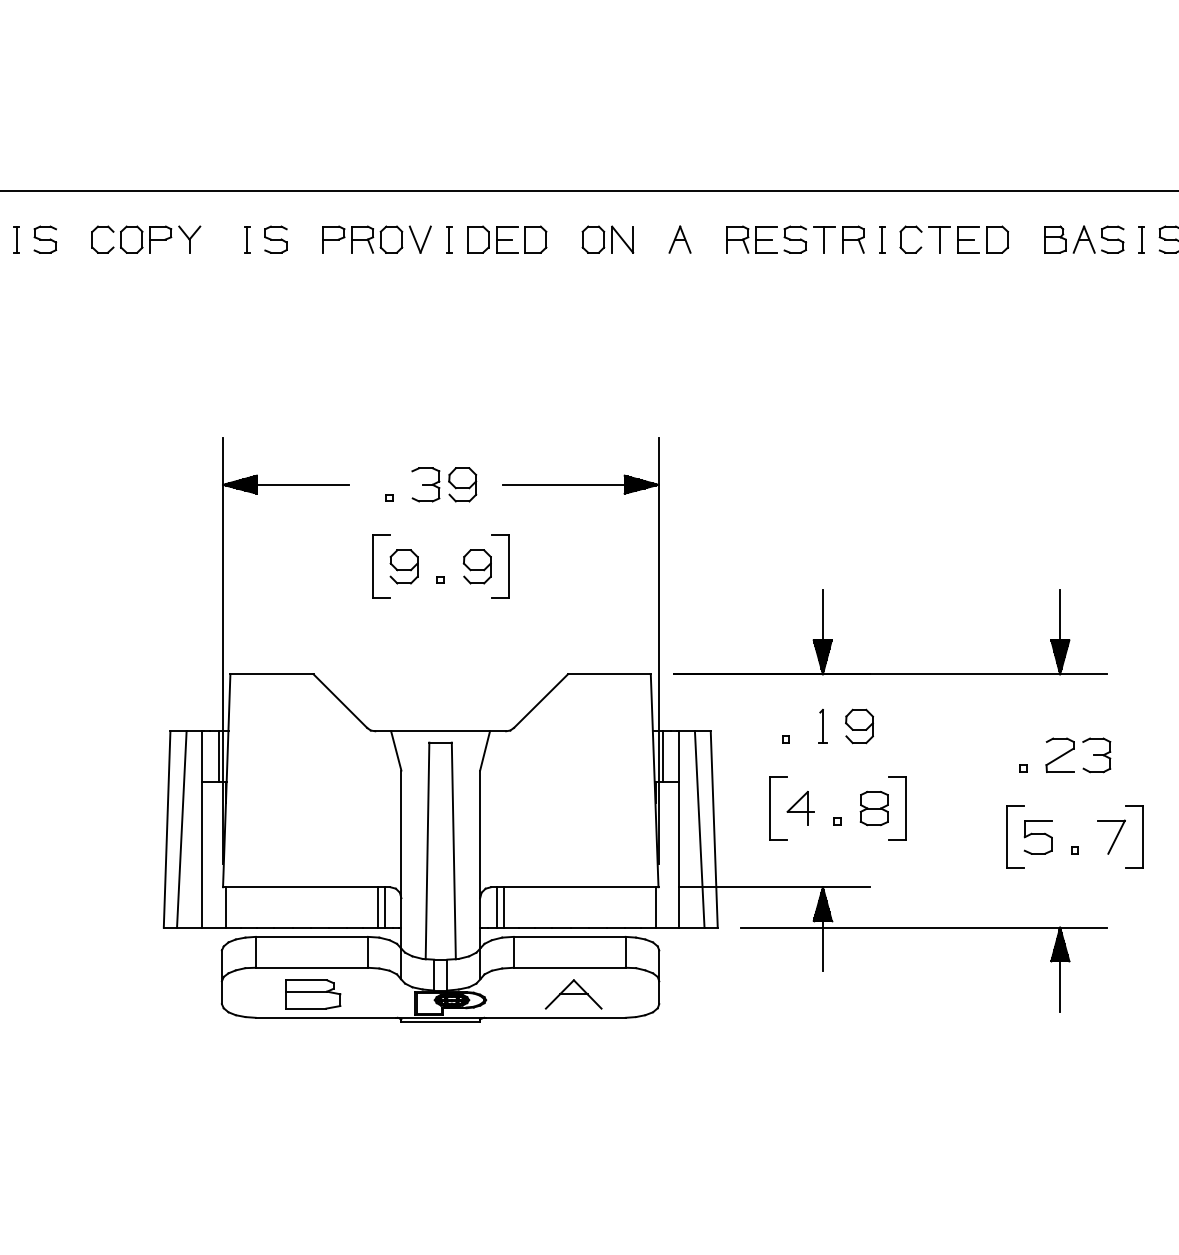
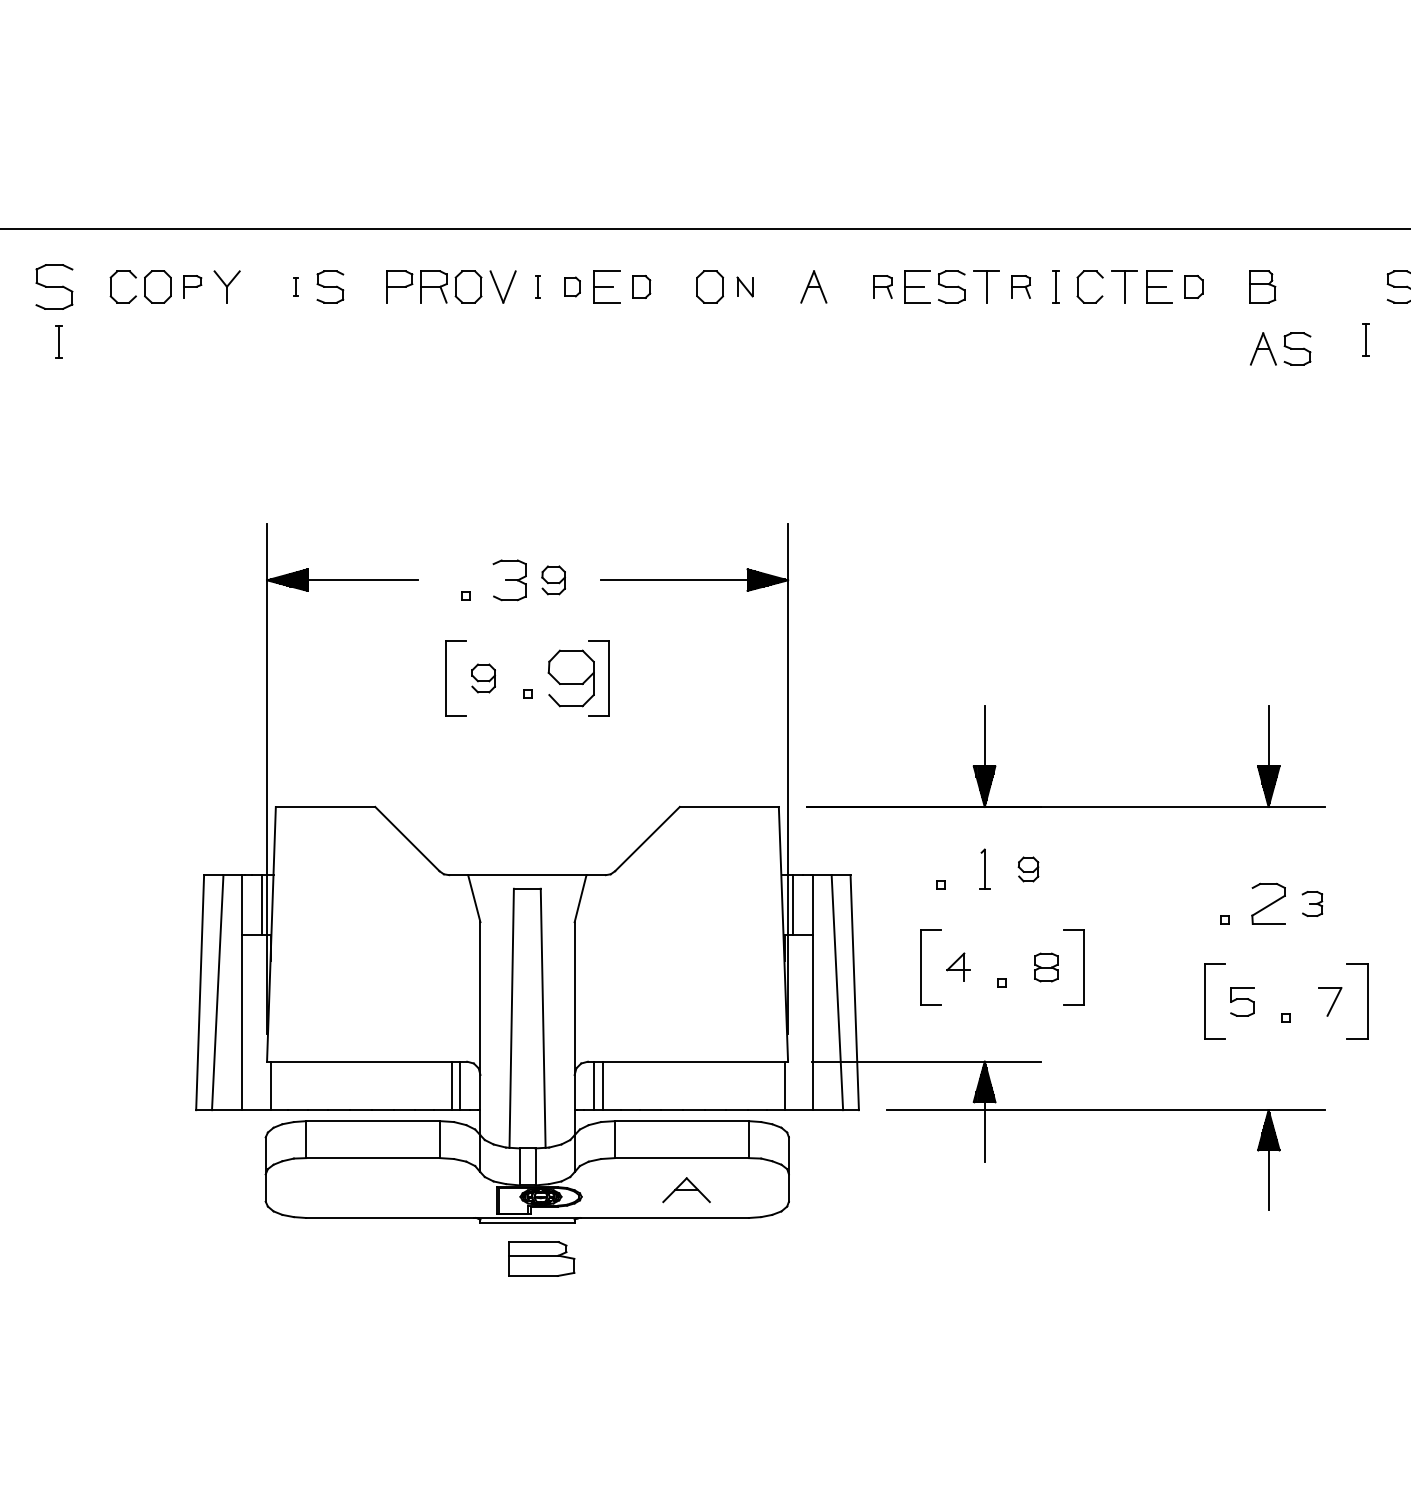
part: (16, 239) -> (58, 341), moved
part: (45, 239) -> (54, 286), size x1.4
part: (160, 239) -> (192, 286), size x0.7
part: (246, 239) -> (295, 286), size x0.6
part: (449, 239) -> (537, 286), size x0.7
part: (478, 239) -> (572, 286), size x0.6
part: (536, 239) -> (641, 286), size x0.7
part: (622, 239) -> (744, 286), size x0.6
part: (737, 239) -> (882, 286), size x0.7
part: (853, 239) -> (1021, 286), size x0.7
part: (997, 239) -> (1193, 286), size x0.7
part: (1098, 239) -> (1280, 348), moved
part: (1141, 239) -> (1365, 339), moved
part: (462, 484) -> (553, 580), size x0.7
part: (403, 566) -> (483, 678), size x0.7
part: (477, 566) -> (571, 678), size x1.4
part: (859, 726) -> (1028, 869), size x0.6
part: (1096, 754) -> (1312, 903), size x0.6
part: (800, 807) -> (958, 966), size x0.7
part: (874, 808) -> (1046, 967), size x0.7
part: (1038, 836) -> (1242, 1001), size x0.7
part: (1111, 836) -> (1330, 1001), size x0.7
part: (312, 993) -> (541, 1258), moved
part: (573, 994) -> (686, 1190), size x0.7

